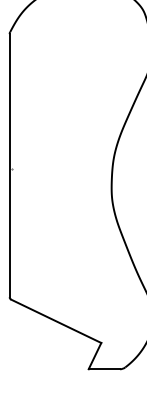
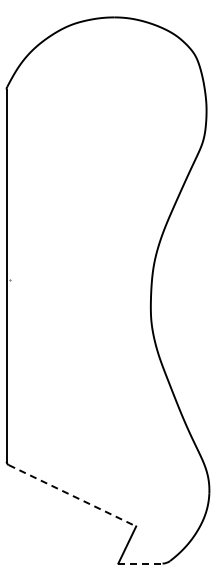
line: (56, 321) -> (72, 495), solid -> dashed
line: (104, 369) -> (140, 563), solid -> dashed

